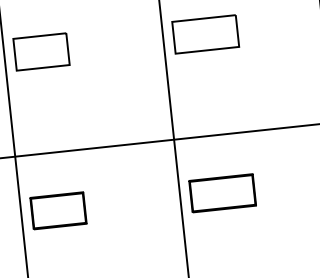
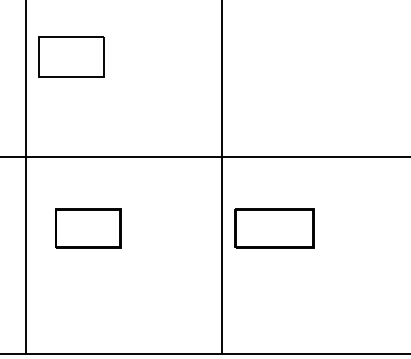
part: (205, 34) -> (274, 31), removed
part: (41, 51) -> (71, 56), moved
part: (58, 210) -> (88, 228), moved

